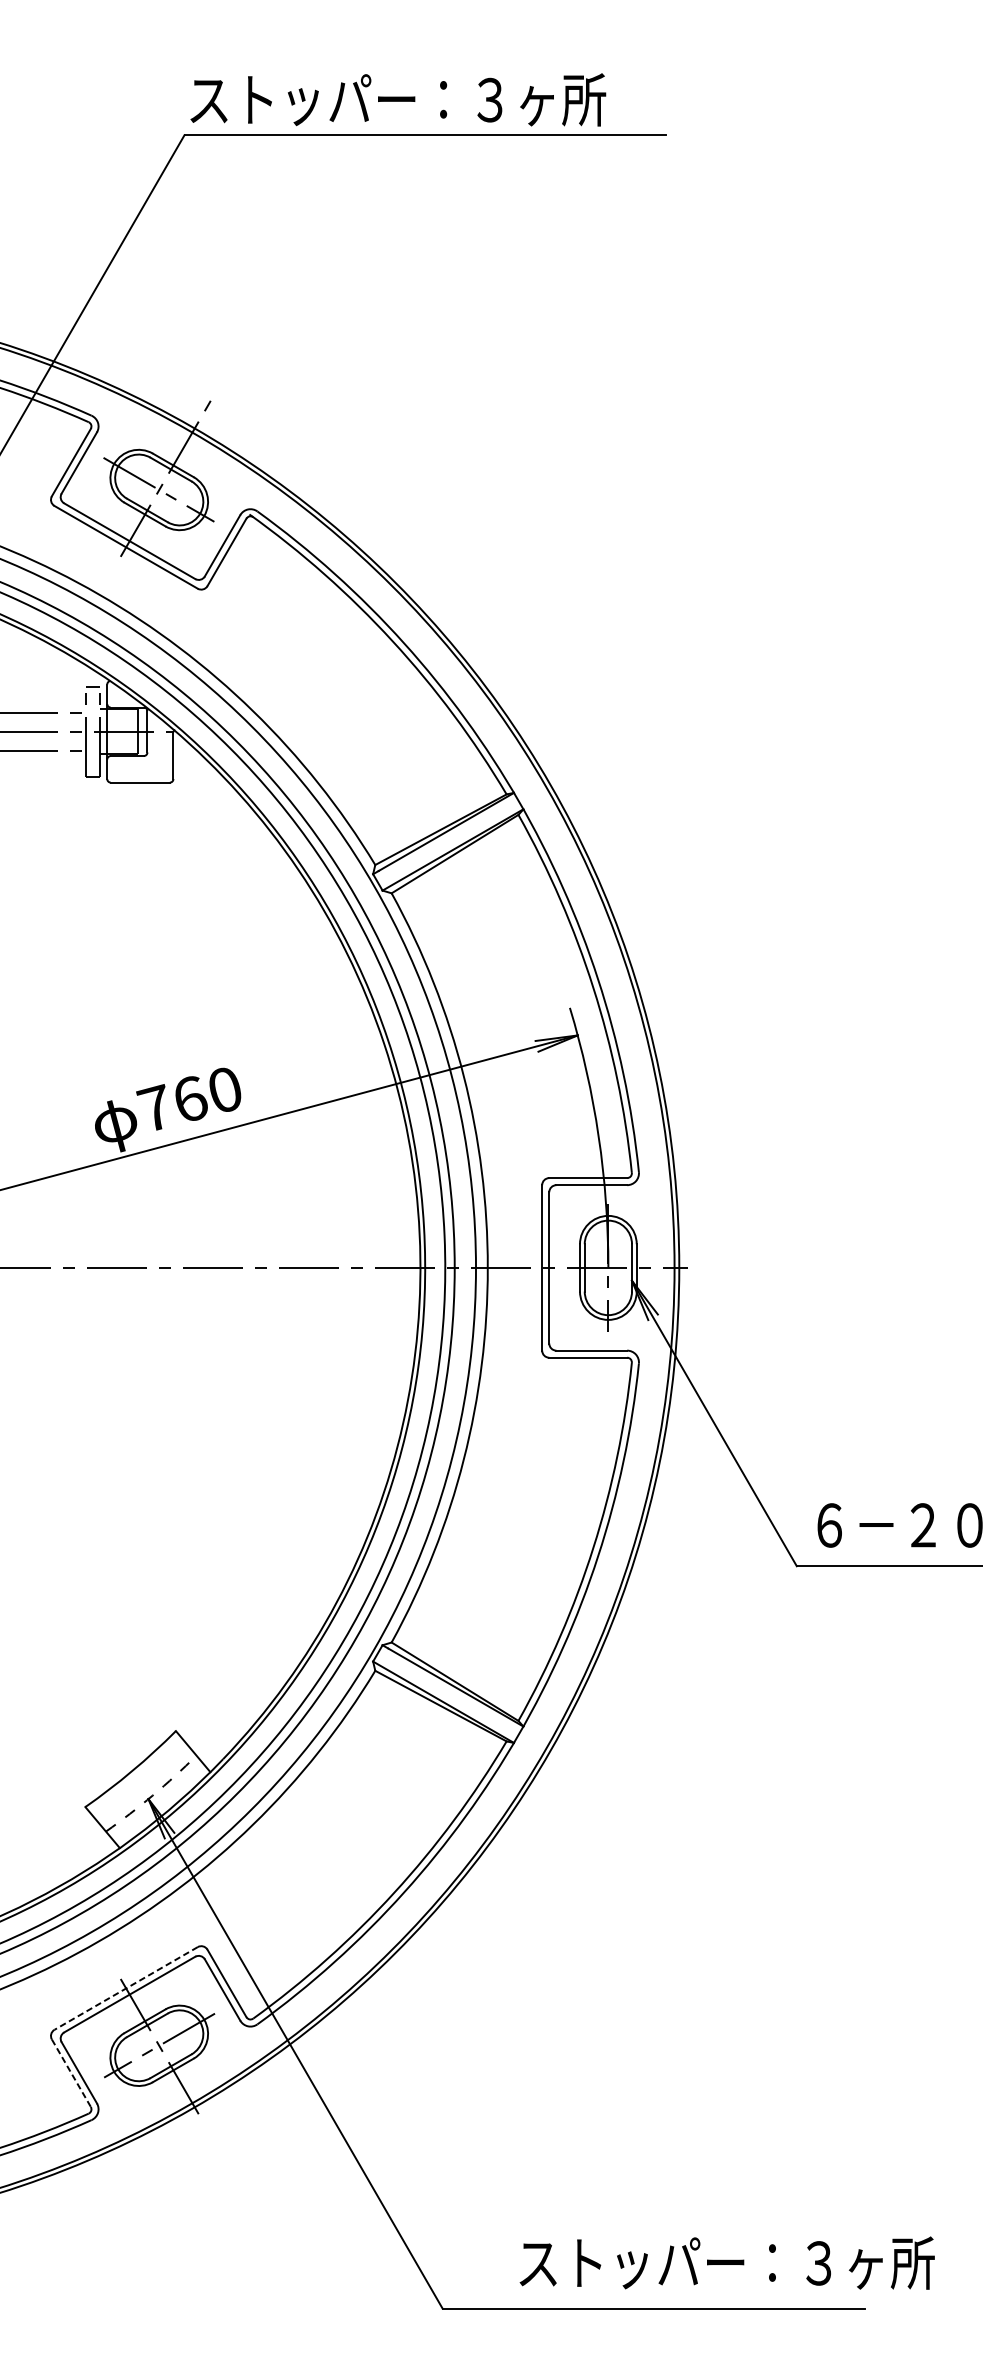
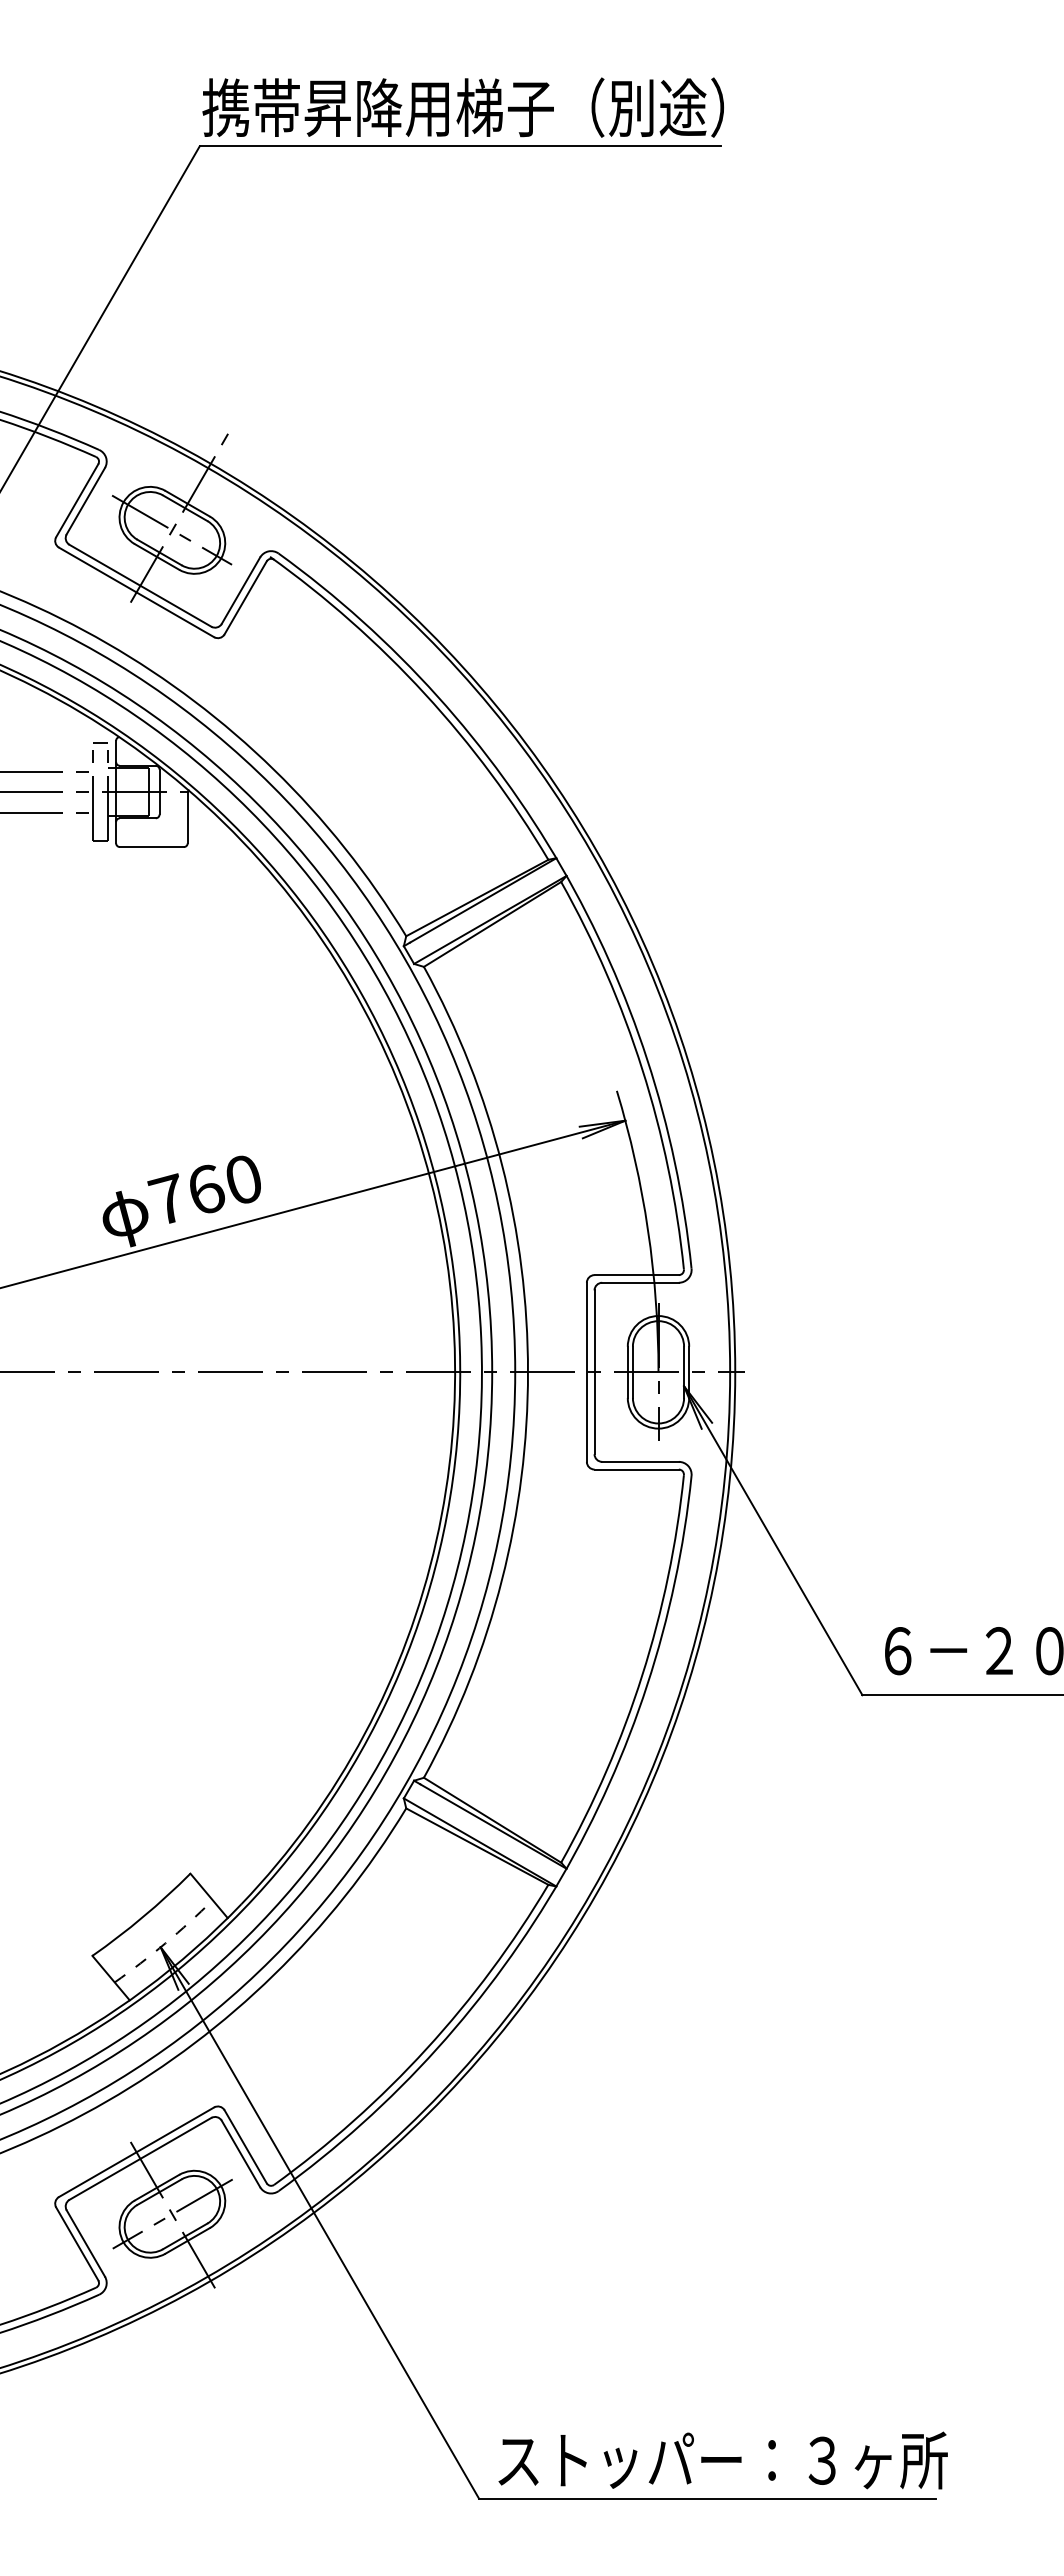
text: (428, 99) -> (463, 107), ストッパー：３ヶ所 -> 携帯昇降用梯子（別途）
line: (126, 1988) -> (136, 2152), dashed -> solid
line: (71, 2073) -> (77, 2244), dashed -> solid
text: (726, 2263) -> (722, 2460), moved

